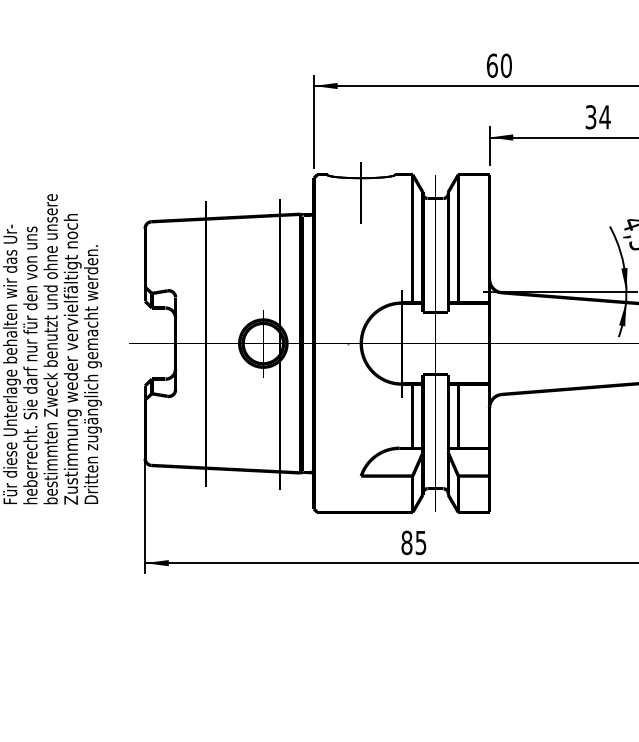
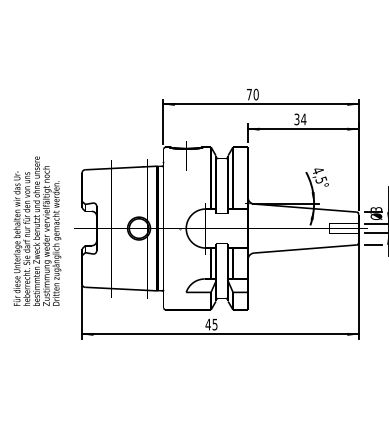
text: (492, 65) -> (249, 94), 60 -> 70
text: (405, 542) -> (207, 324), 85 -> 45

